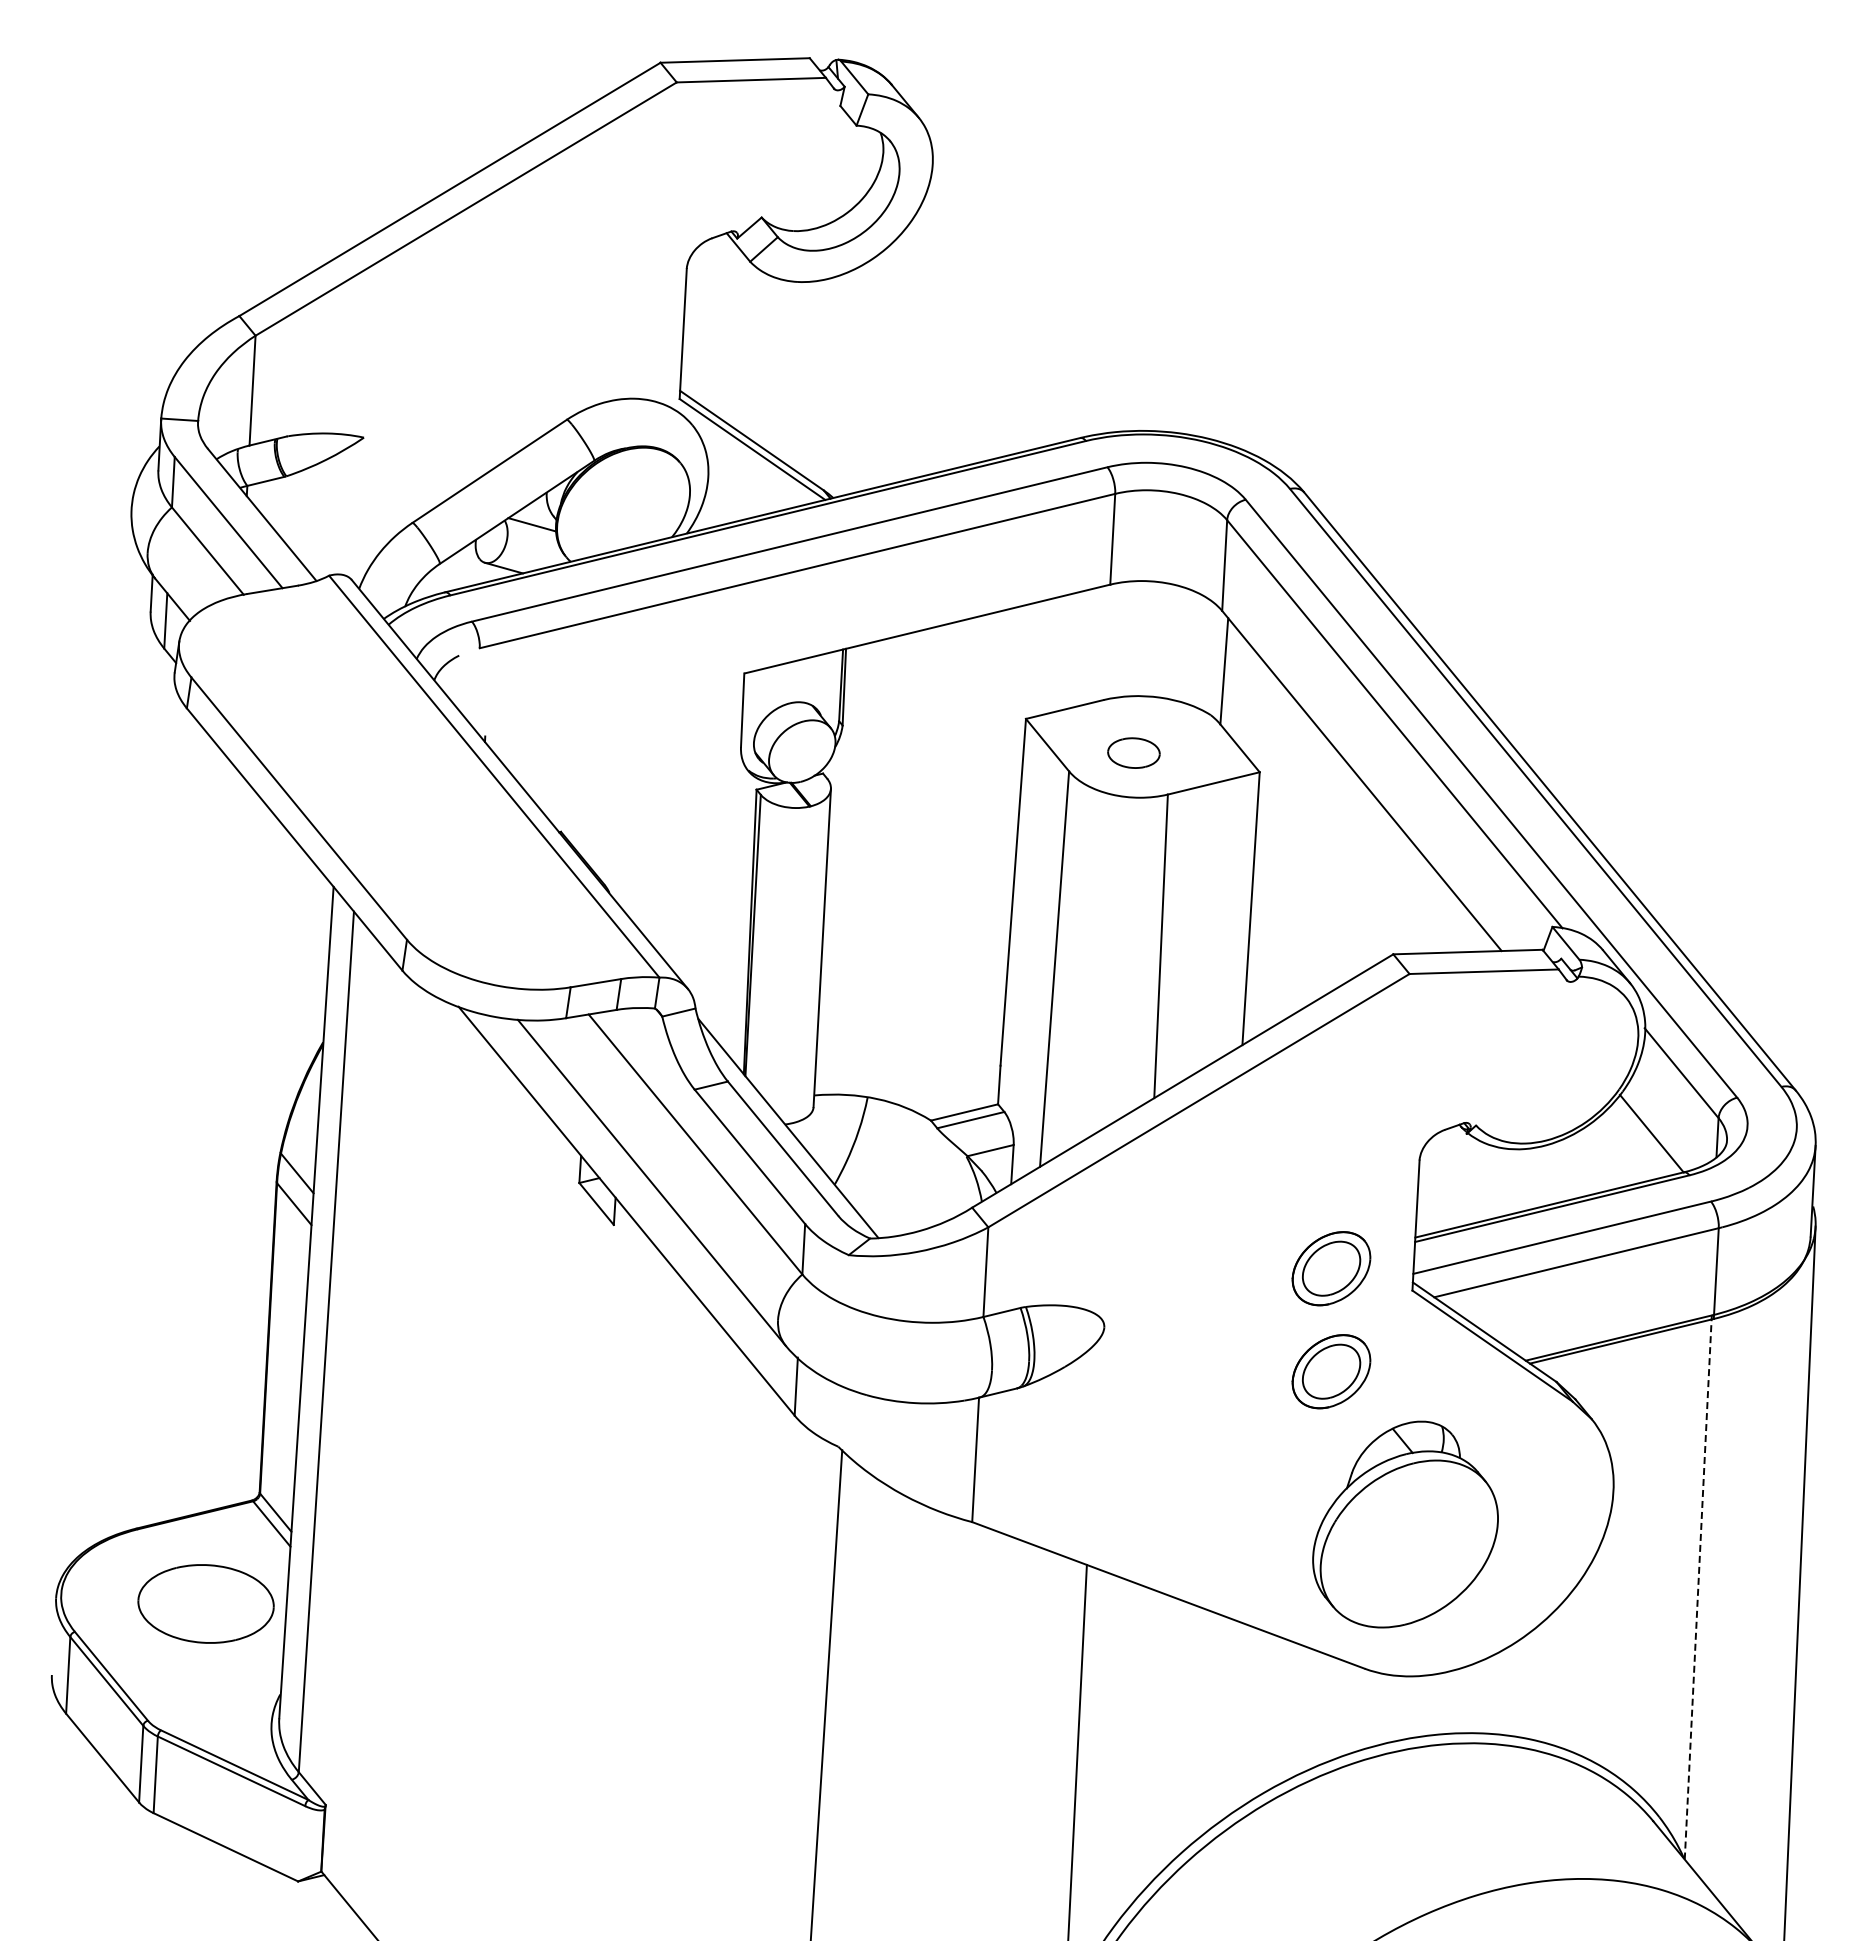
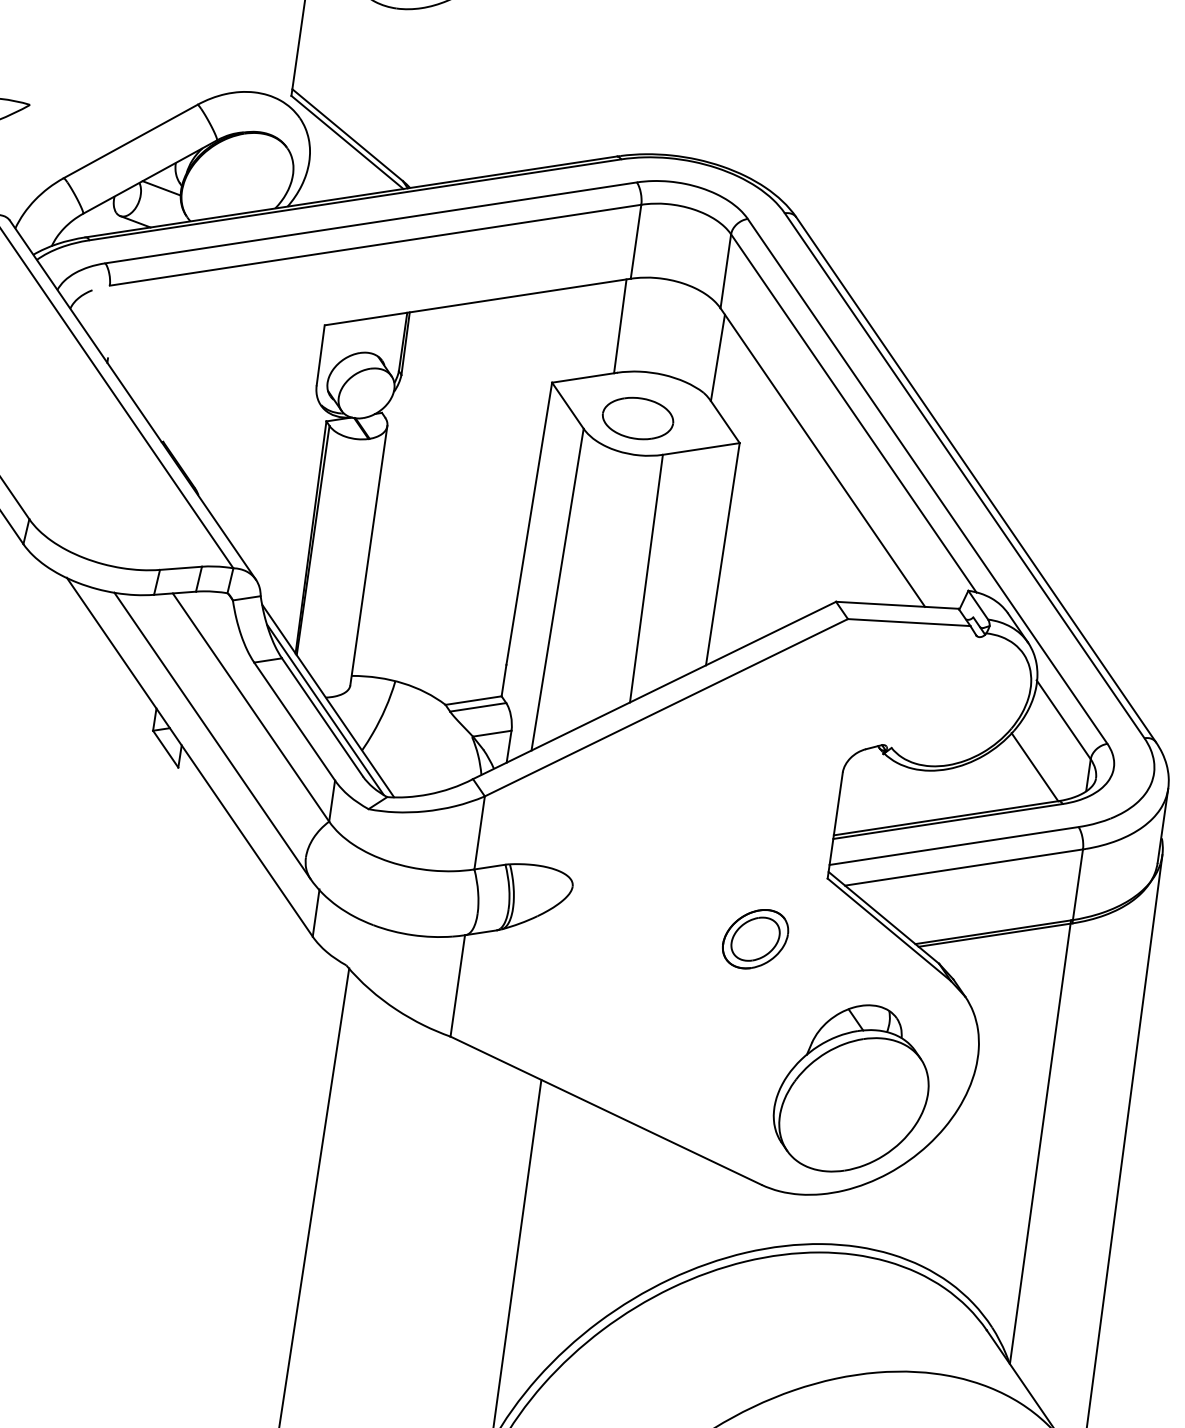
line: (1102, 642) -> (620, 325), added
part: (1133, 752) -> (637, 417), size x1.67
line: (785, 1139) -> (325, 709), added
part: (1331, 1268) -> (762, 854), removed
part: (1405, 1524) -> (852, 1088), moved
line: (1698, 1586) -> (1040, 1141), dashed -> solid

